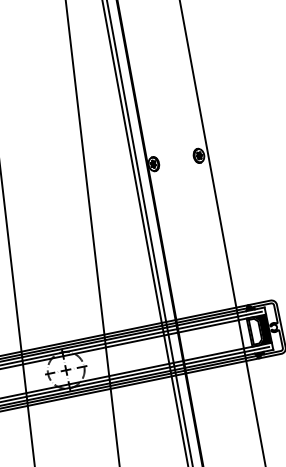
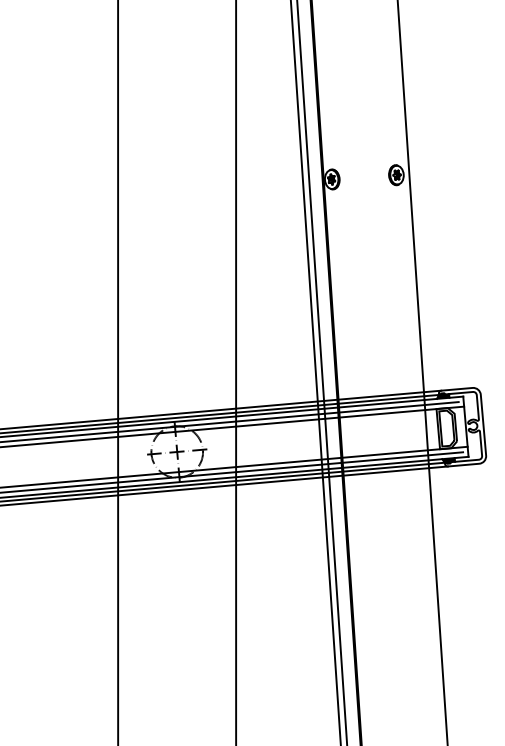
fill: (263, 329) -> (457, 427), removed

